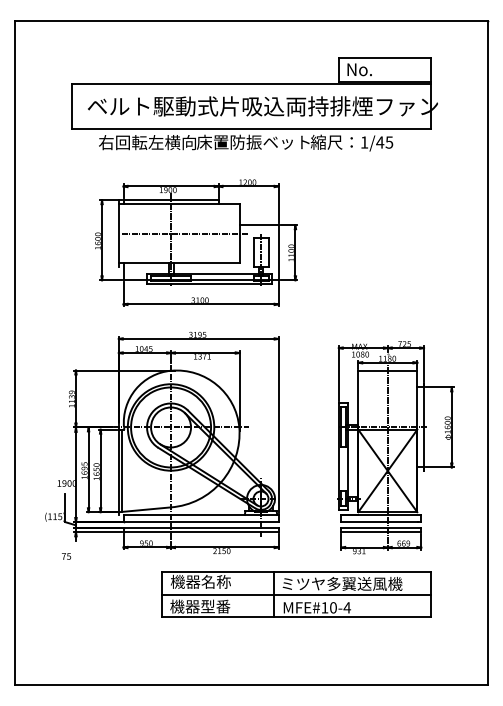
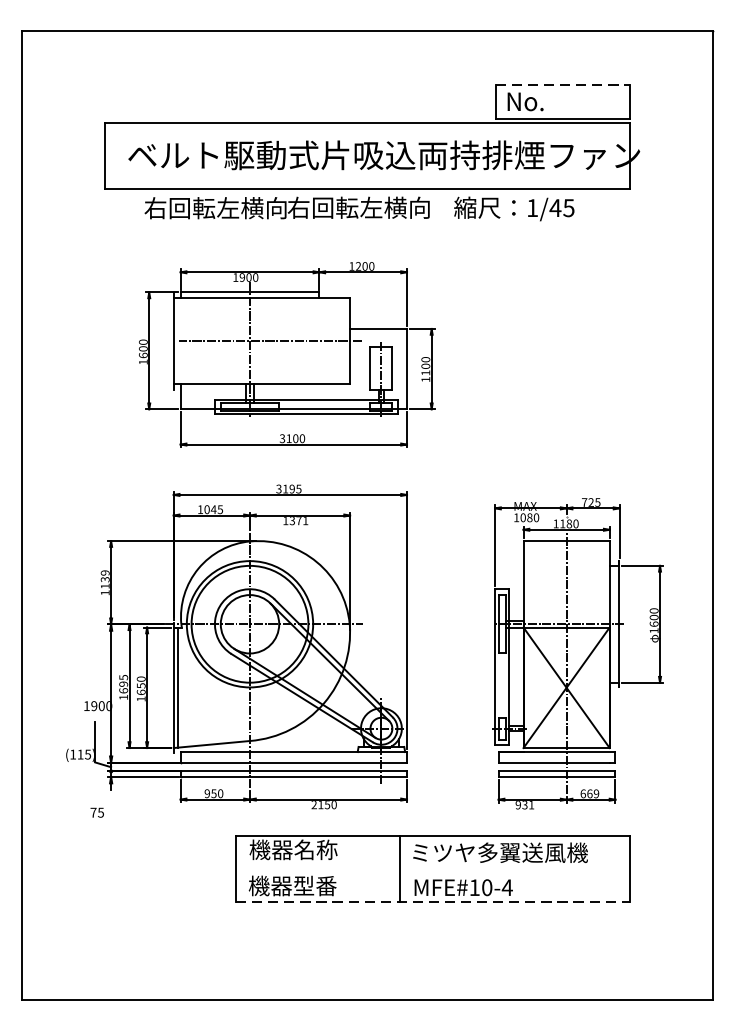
line: (385, 57) -> (563, 83), solid -> dashed
text: (253, 141) -> (370, 206), 床置防振ベット -> 右回転左横向
line: (296, 594) -> (433, 868), removed
line: (296, 617) -> (433, 901), solid -> dashed

